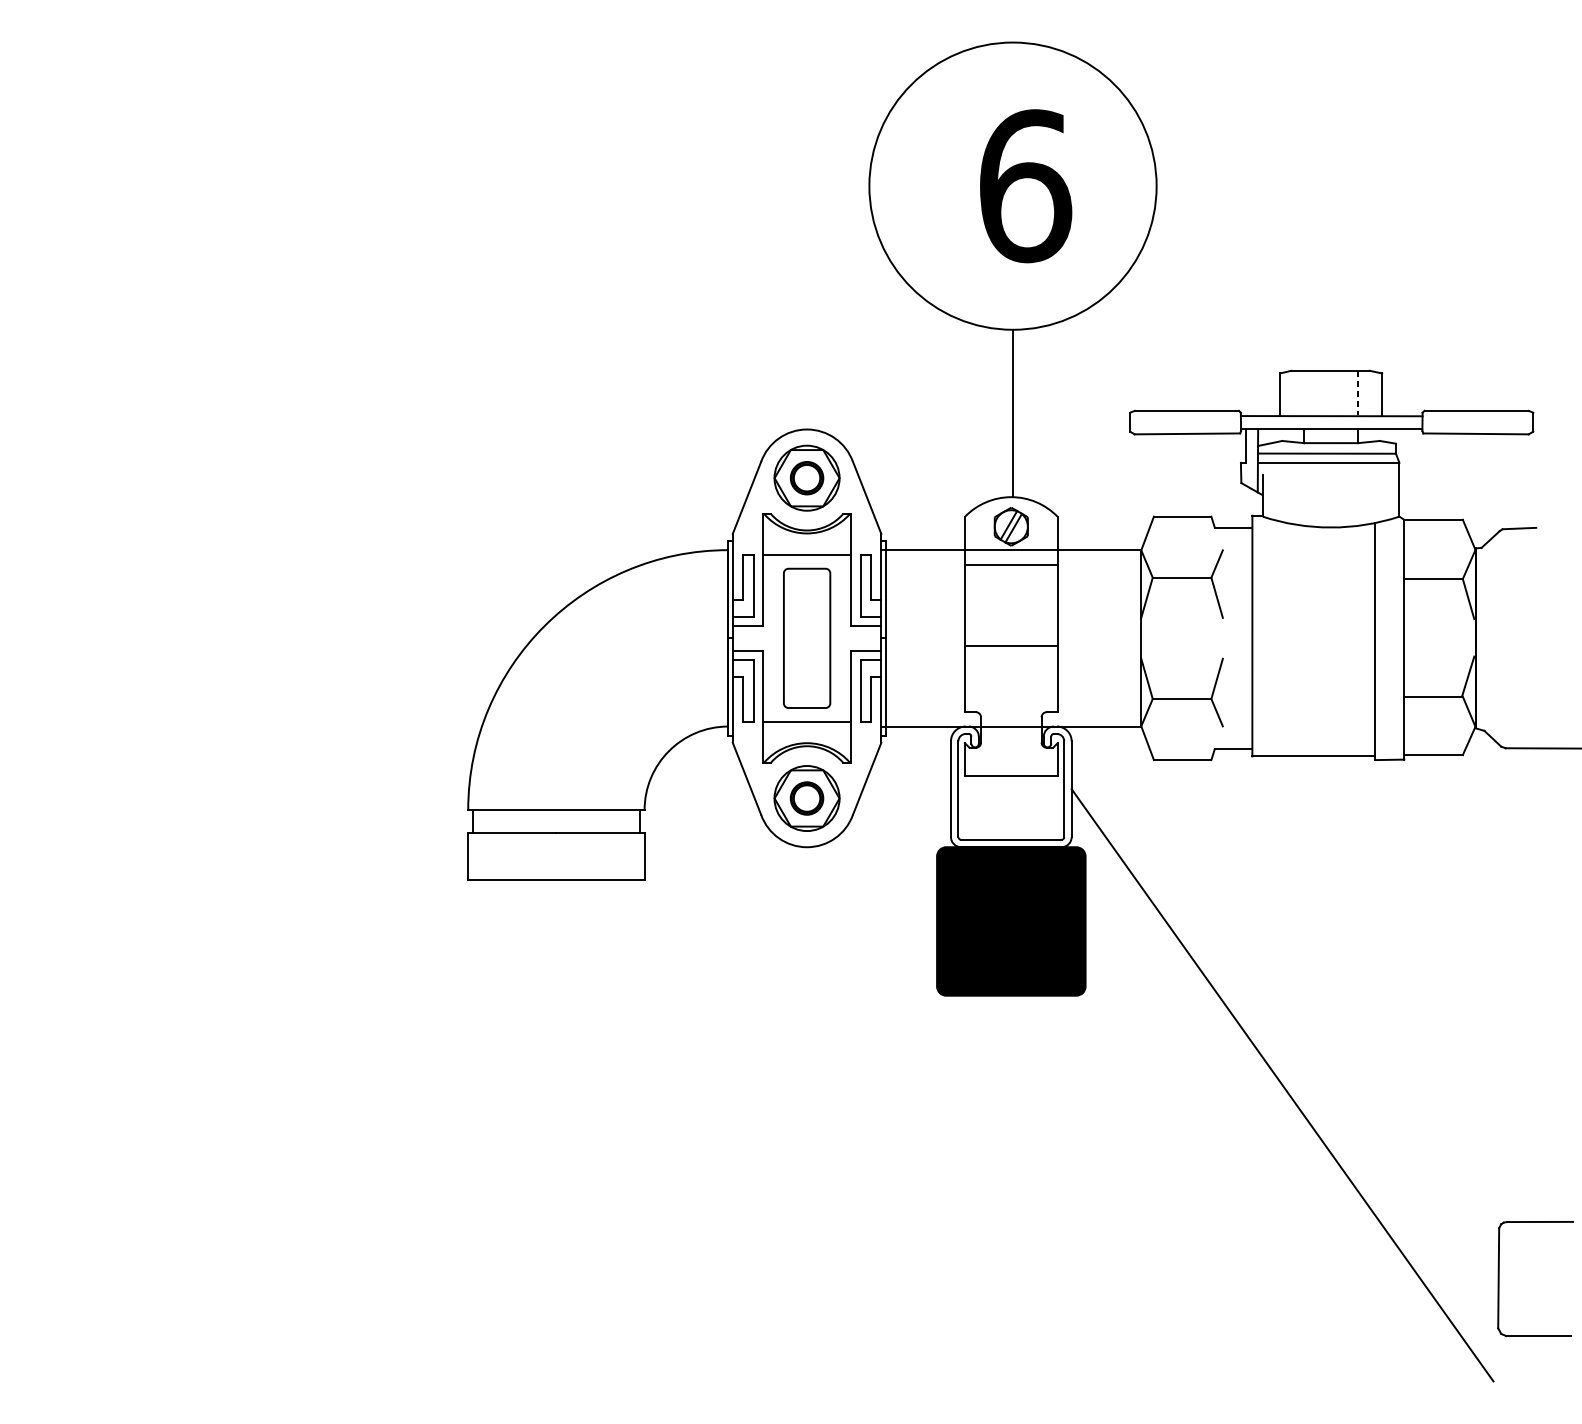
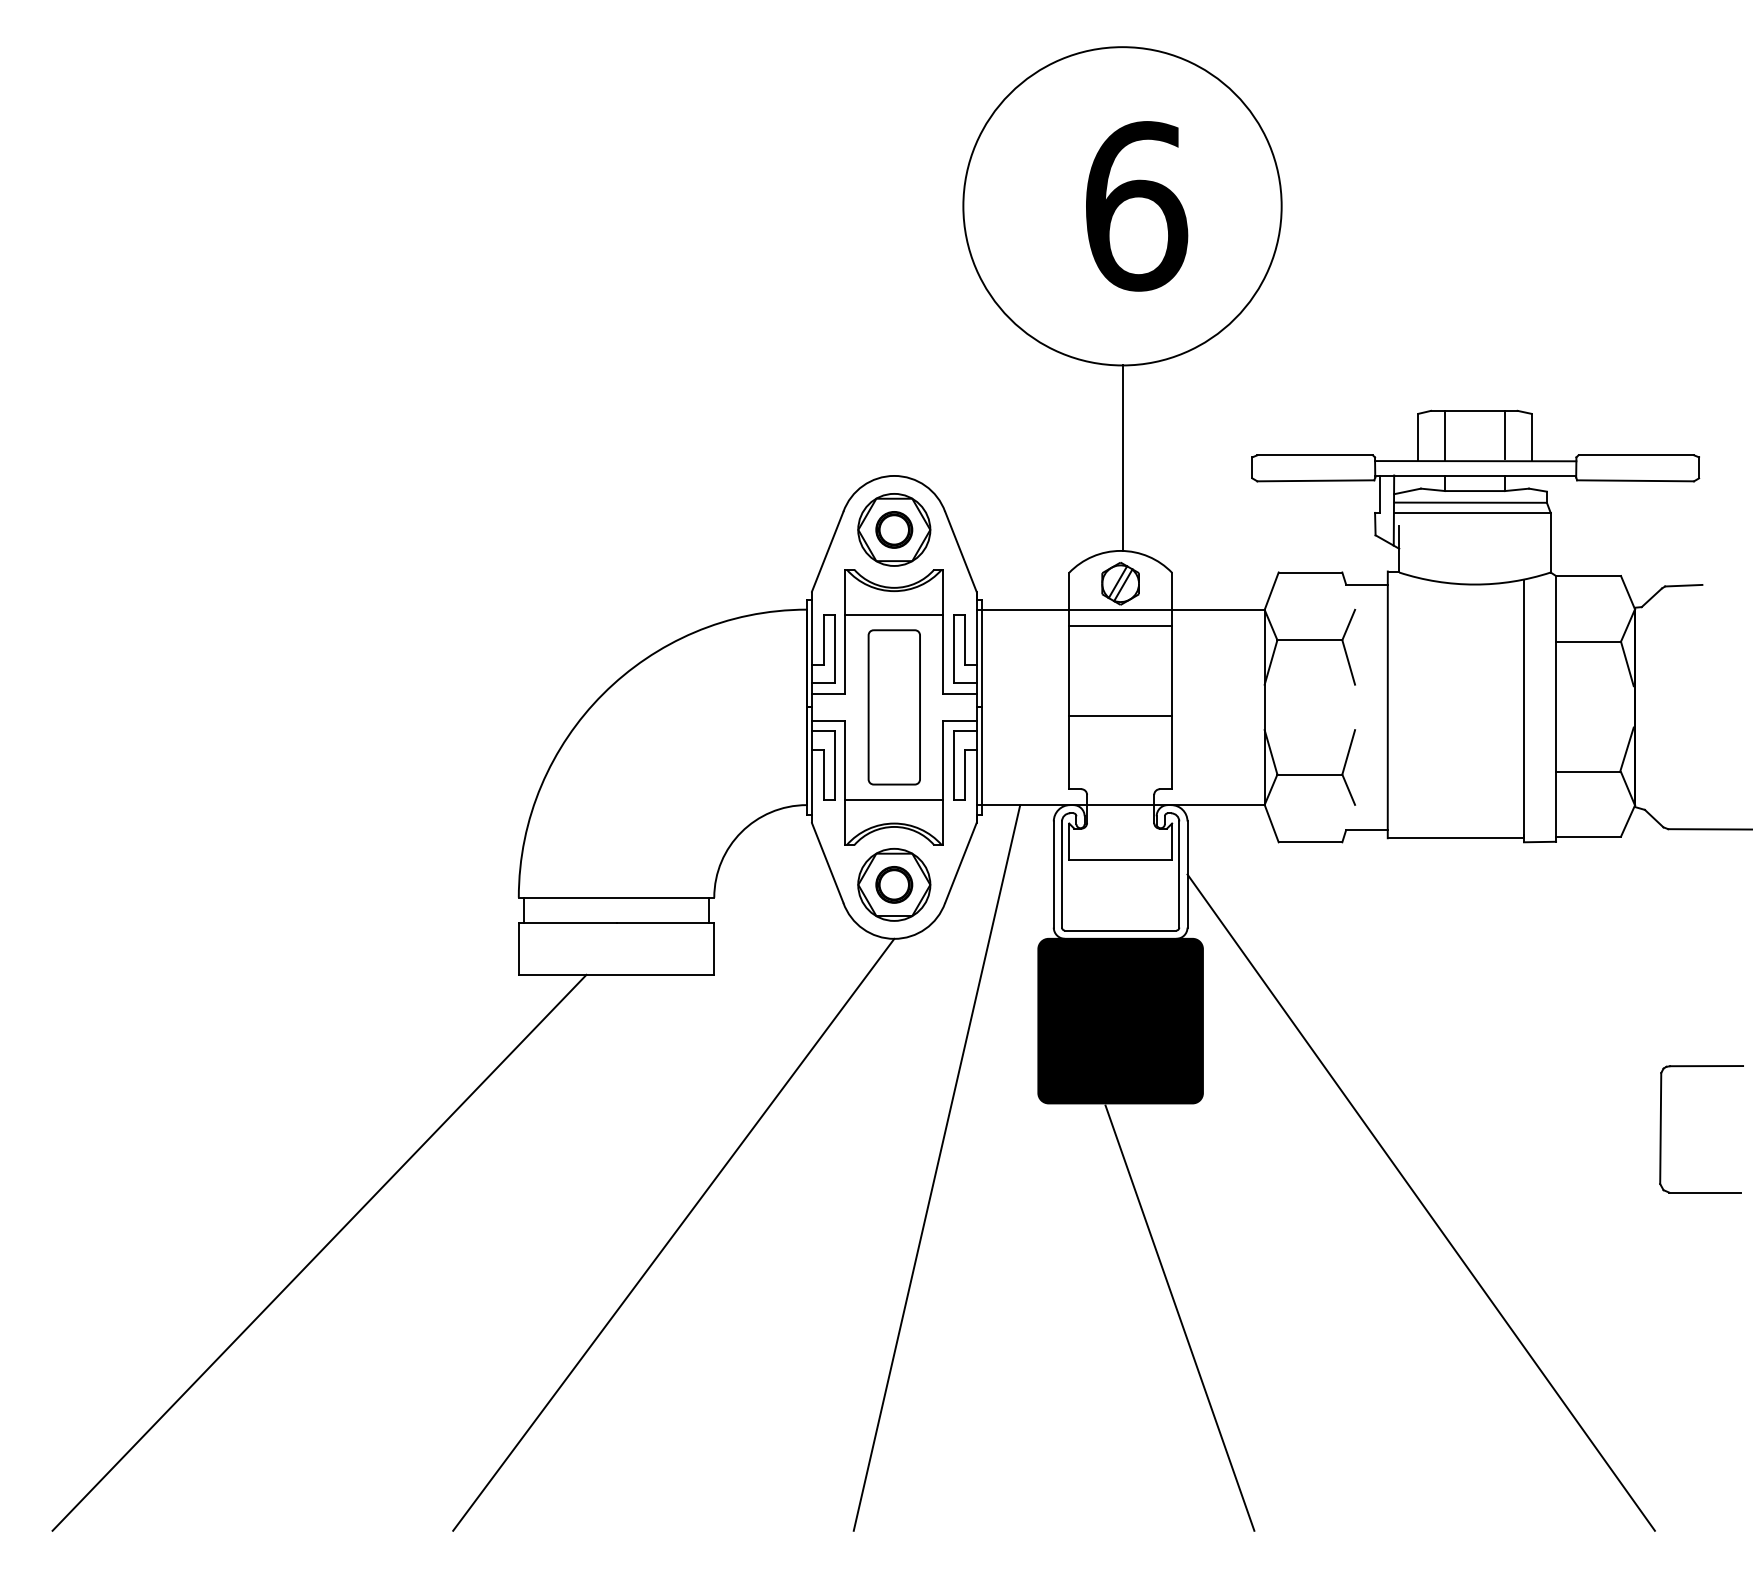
line: (1304, 393) -> (1445, 435), added
line: (1357, 393) -> (1504, 435), dashed -> solid
line: (845, 1053) -> (936, 1167), added
line: (607, 1114) -> (673, 1234), added
line: (288, 1130) -> (319, 1252), added
line: (1064, 1188) -> (1179, 1317), added
part: (1499, 1279) -> (1661, 1129), moved

